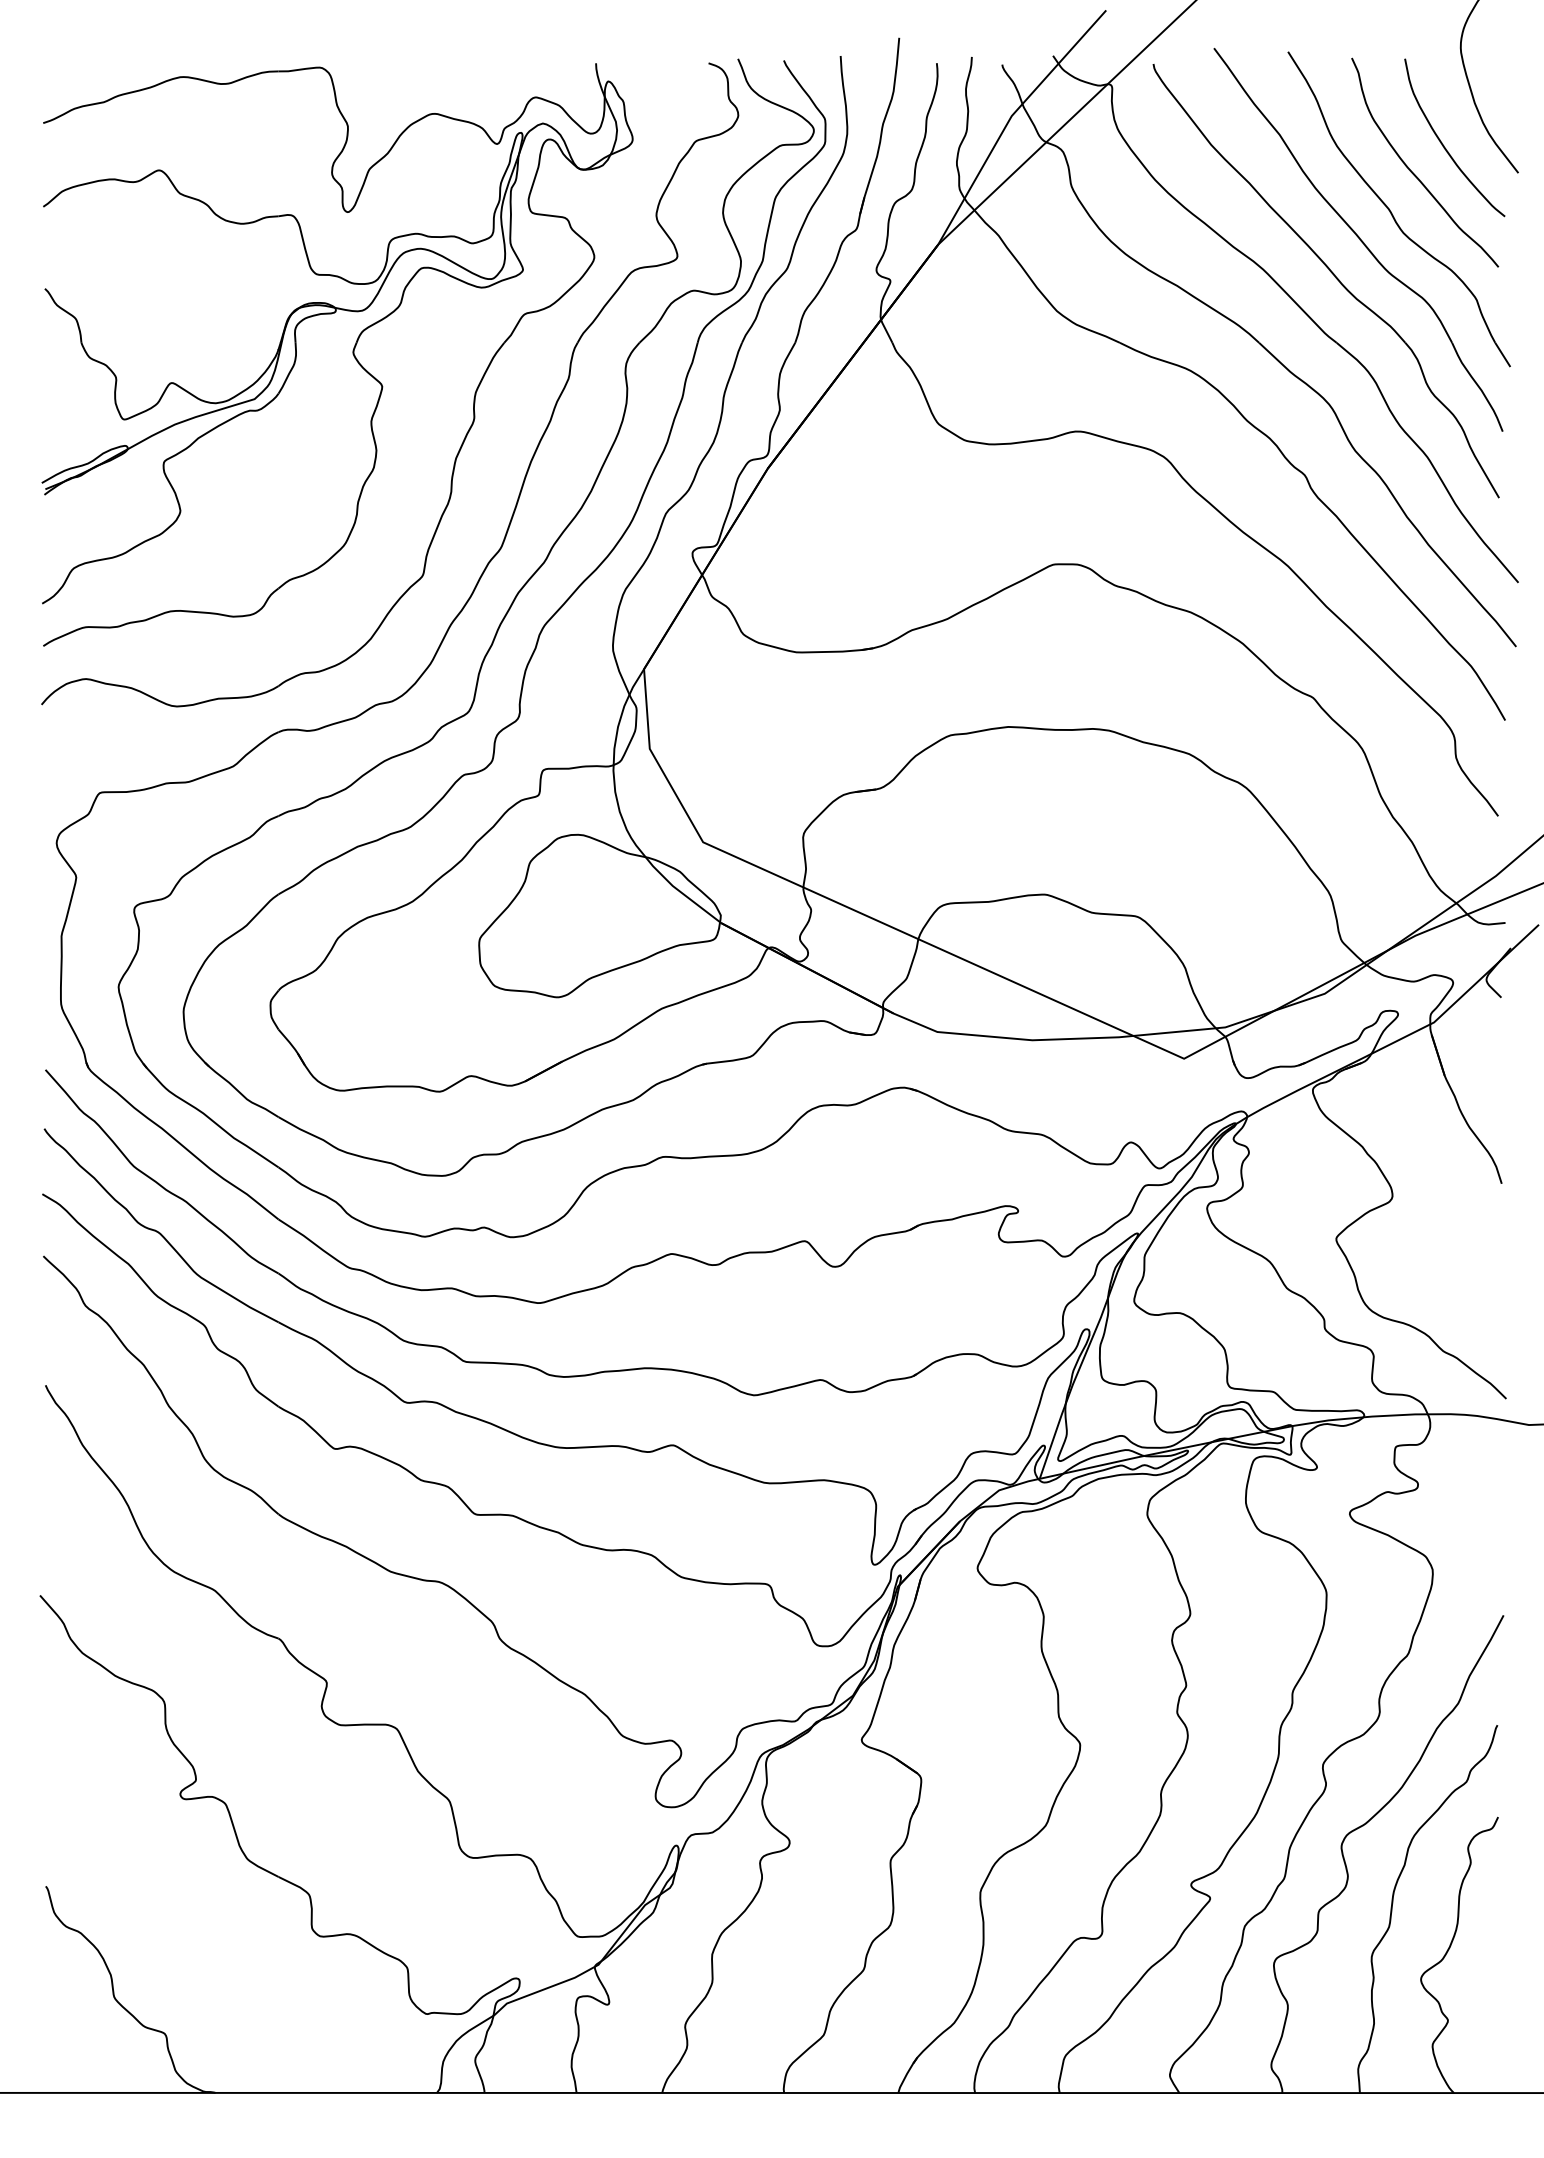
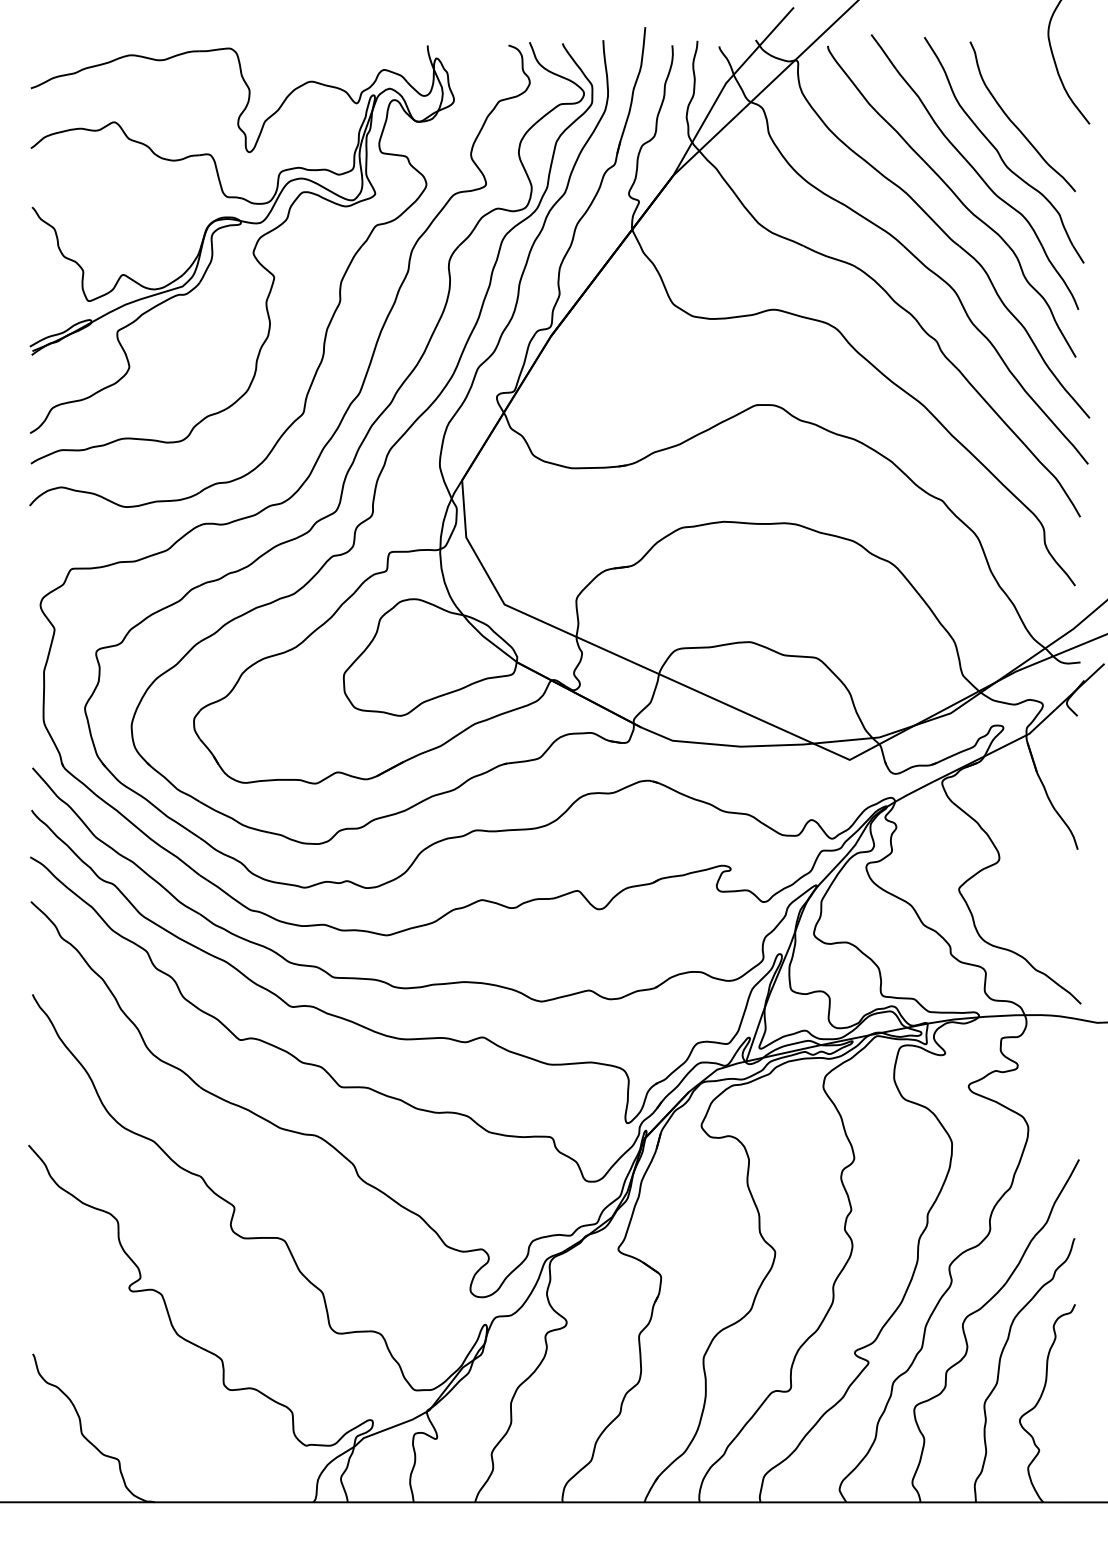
curve: (1444, 145) -> (1036, 104), removed

